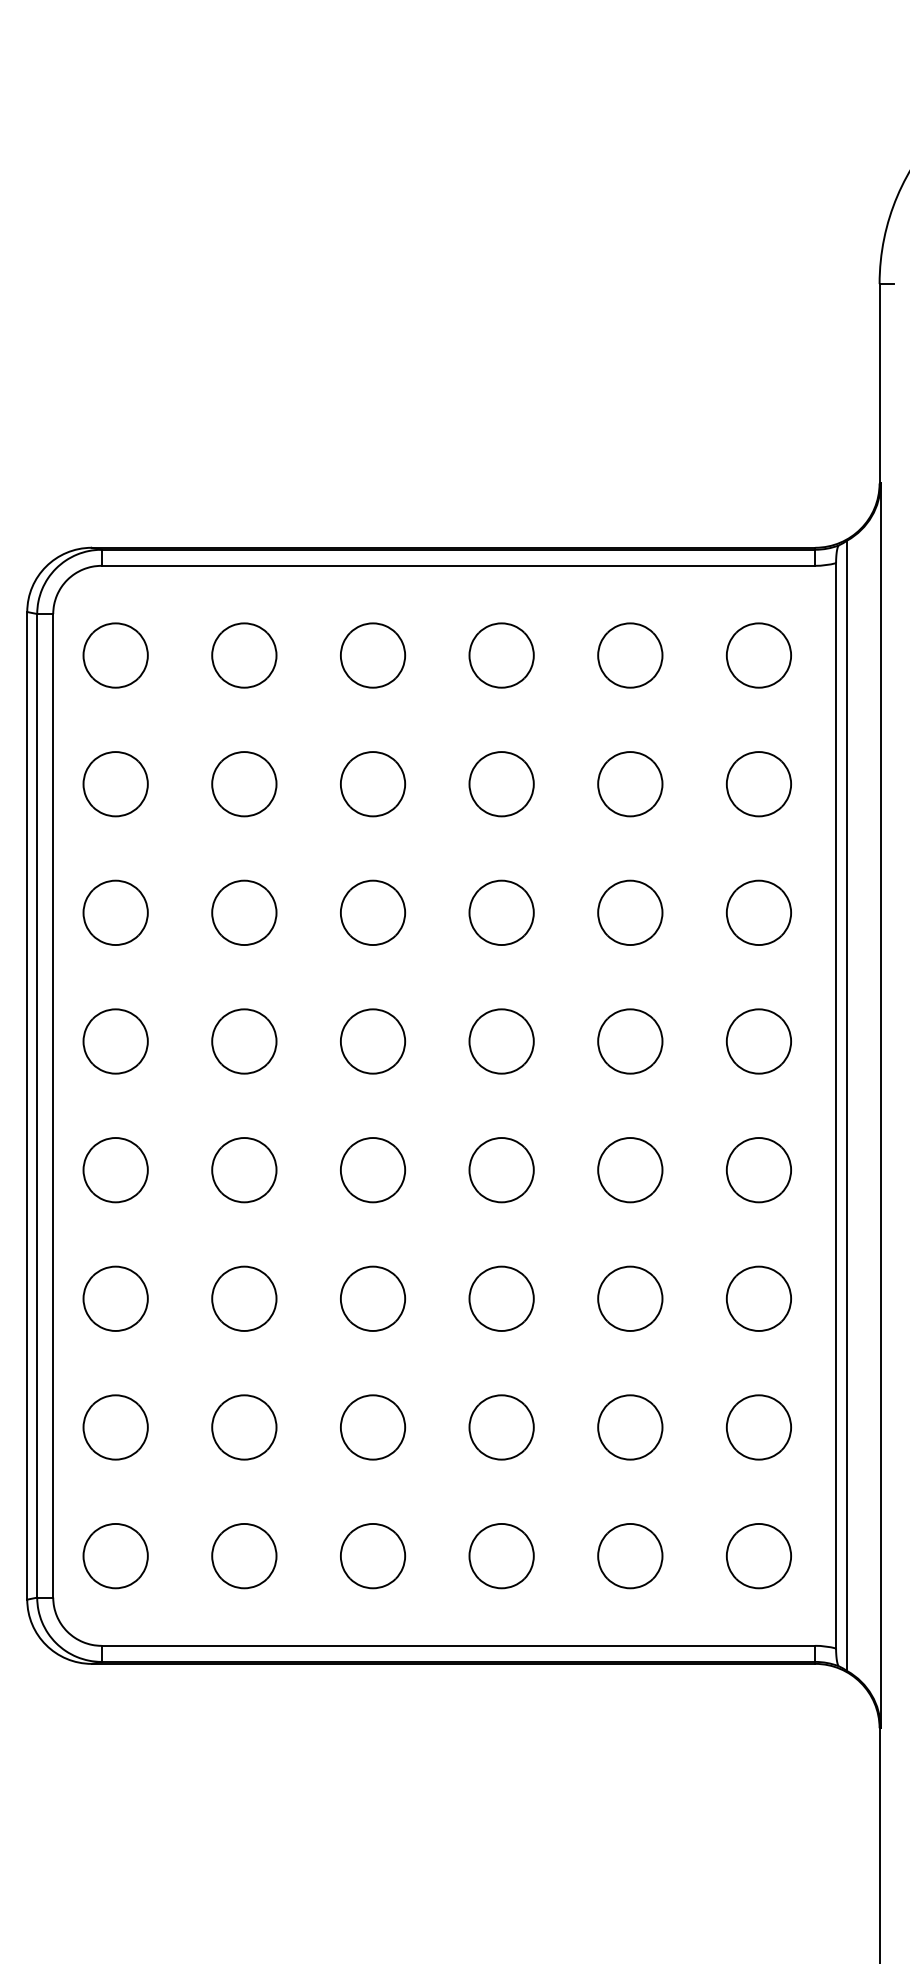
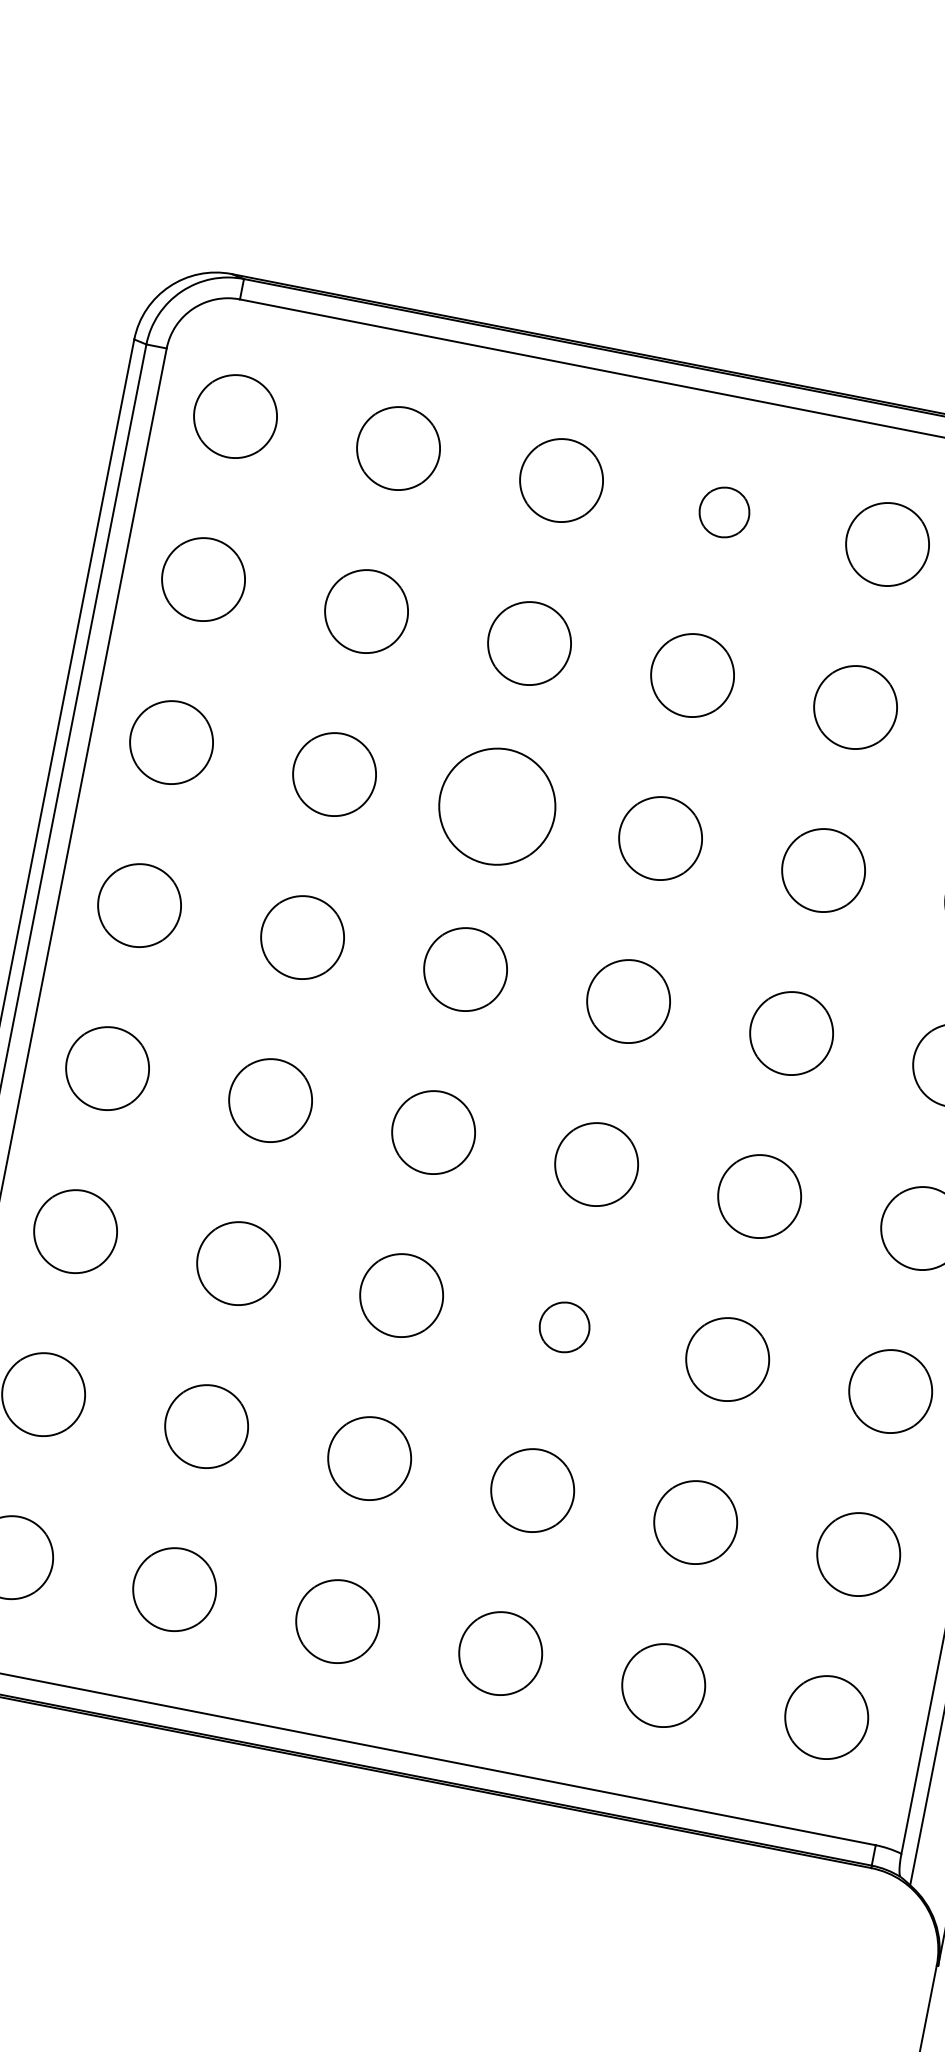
part: (501, 655) -> (724, 512), size x0.6
part: (373, 912) -> (498, 806), size x1.4
part: (501, 1298) -> (564, 1327), size x0.6

